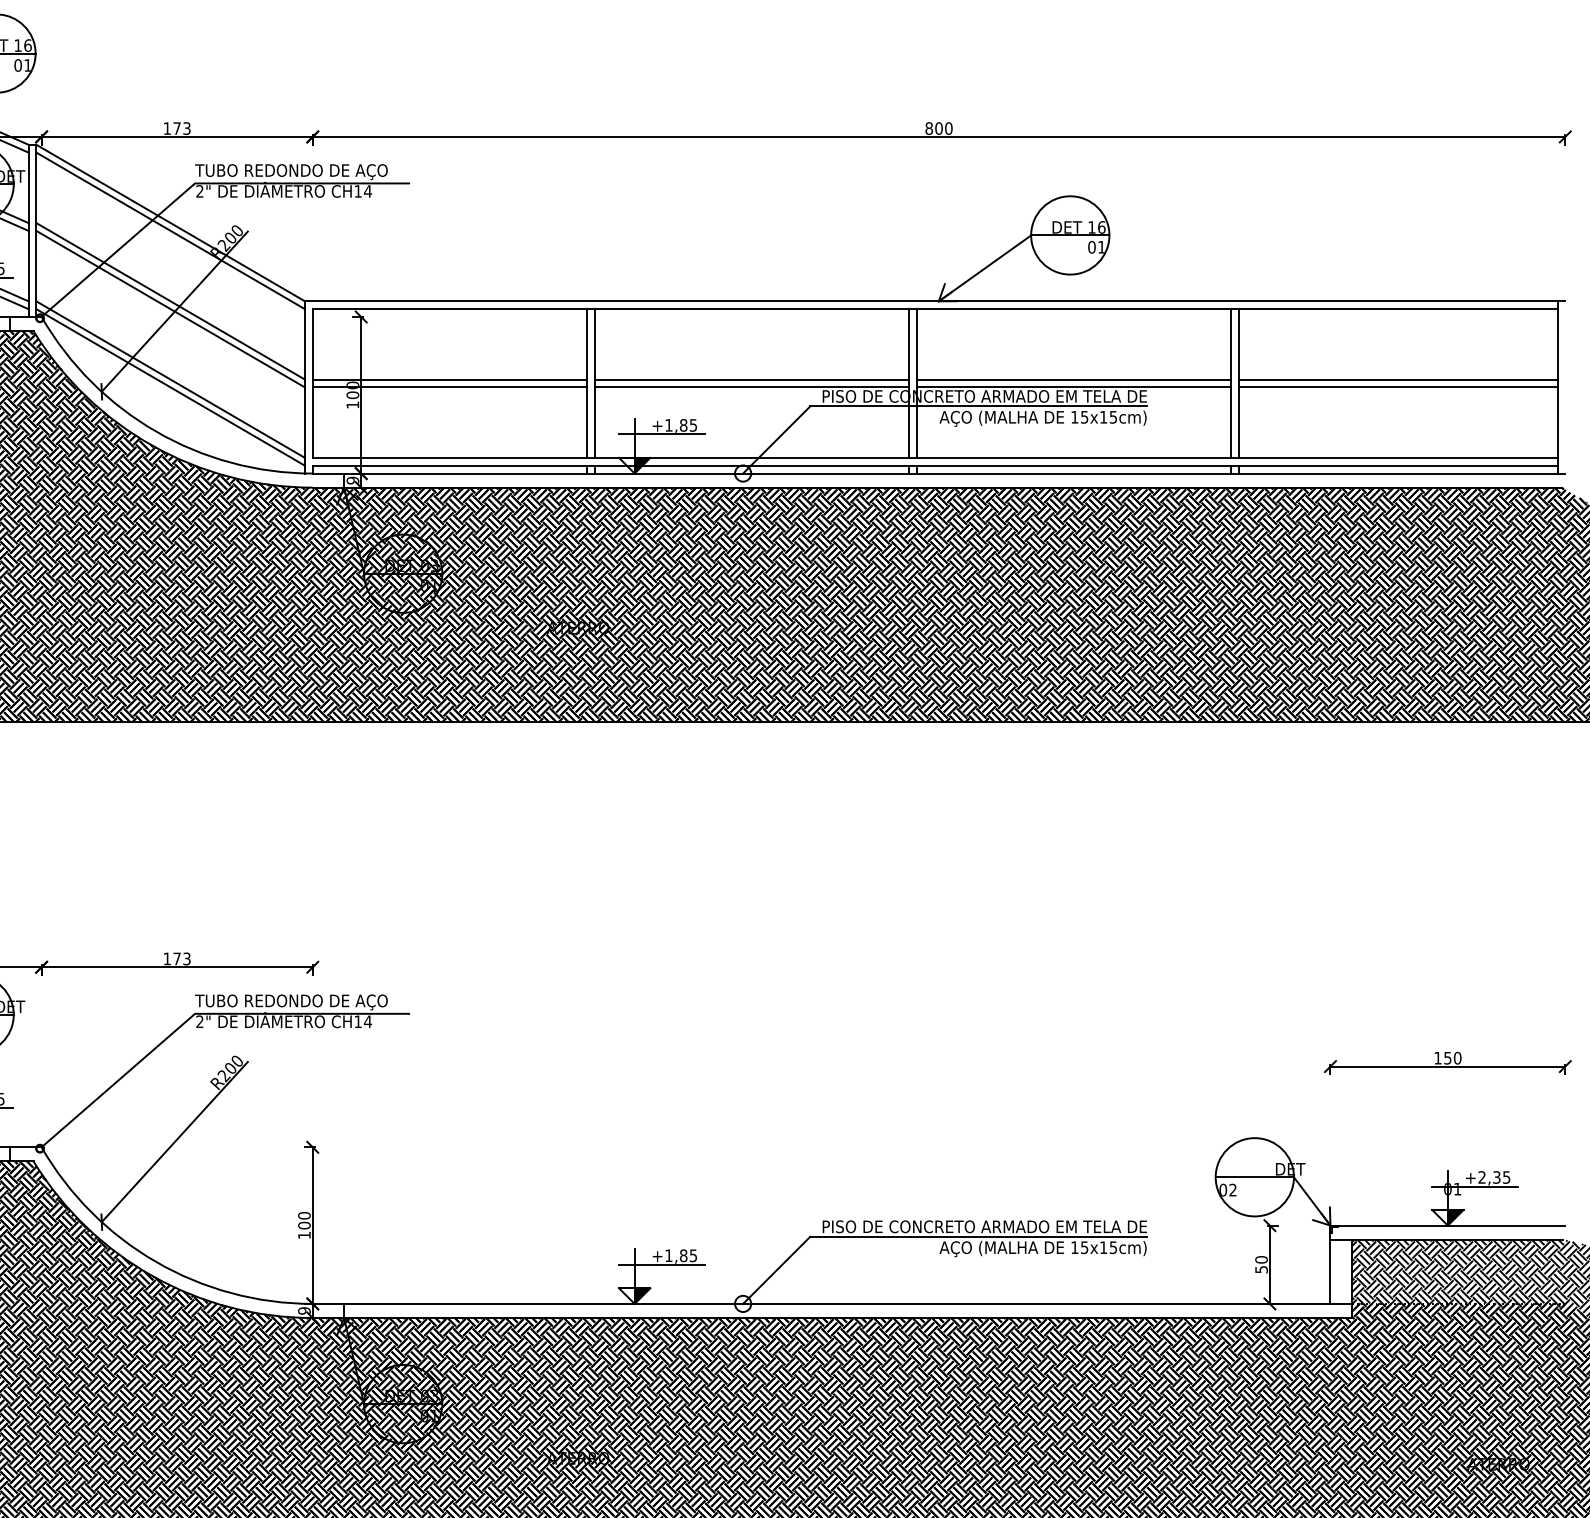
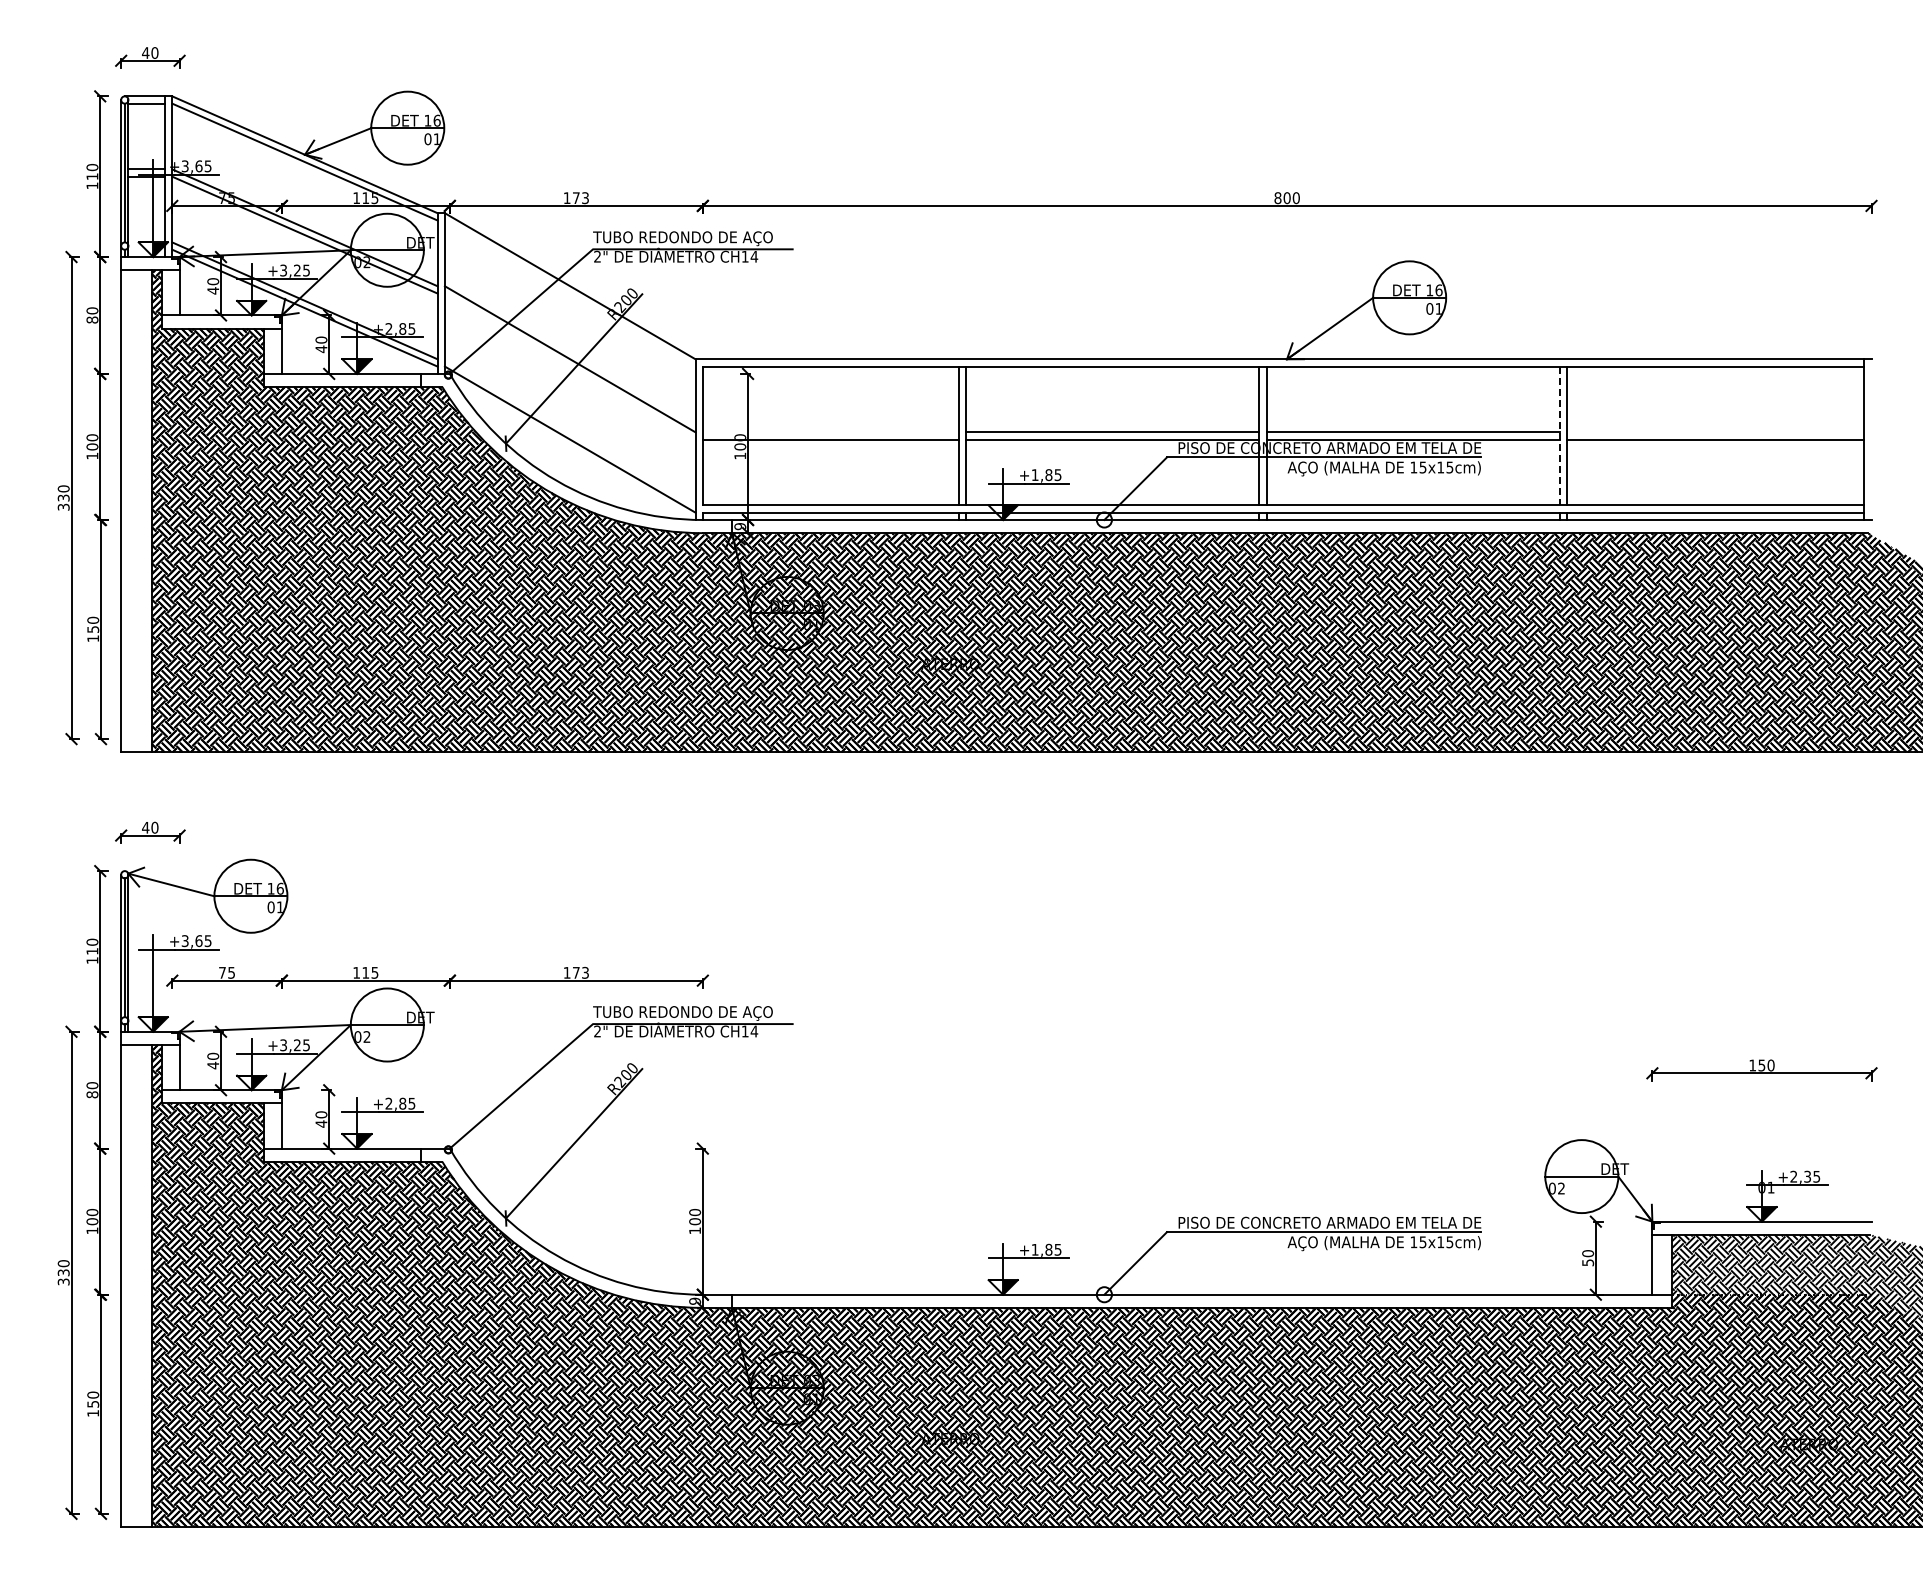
line: (169, 230) -> (569, 293), removed
line: (169, 309) -> (569, 366), removed
line: (169, 379) -> (569, 432), removed
line: (449, 379) -> (830, 432), removed
line: (1398, 379) -> (1715, 432), removed
line: (1230, 384) -> (1559, 436), solid -> dashed

